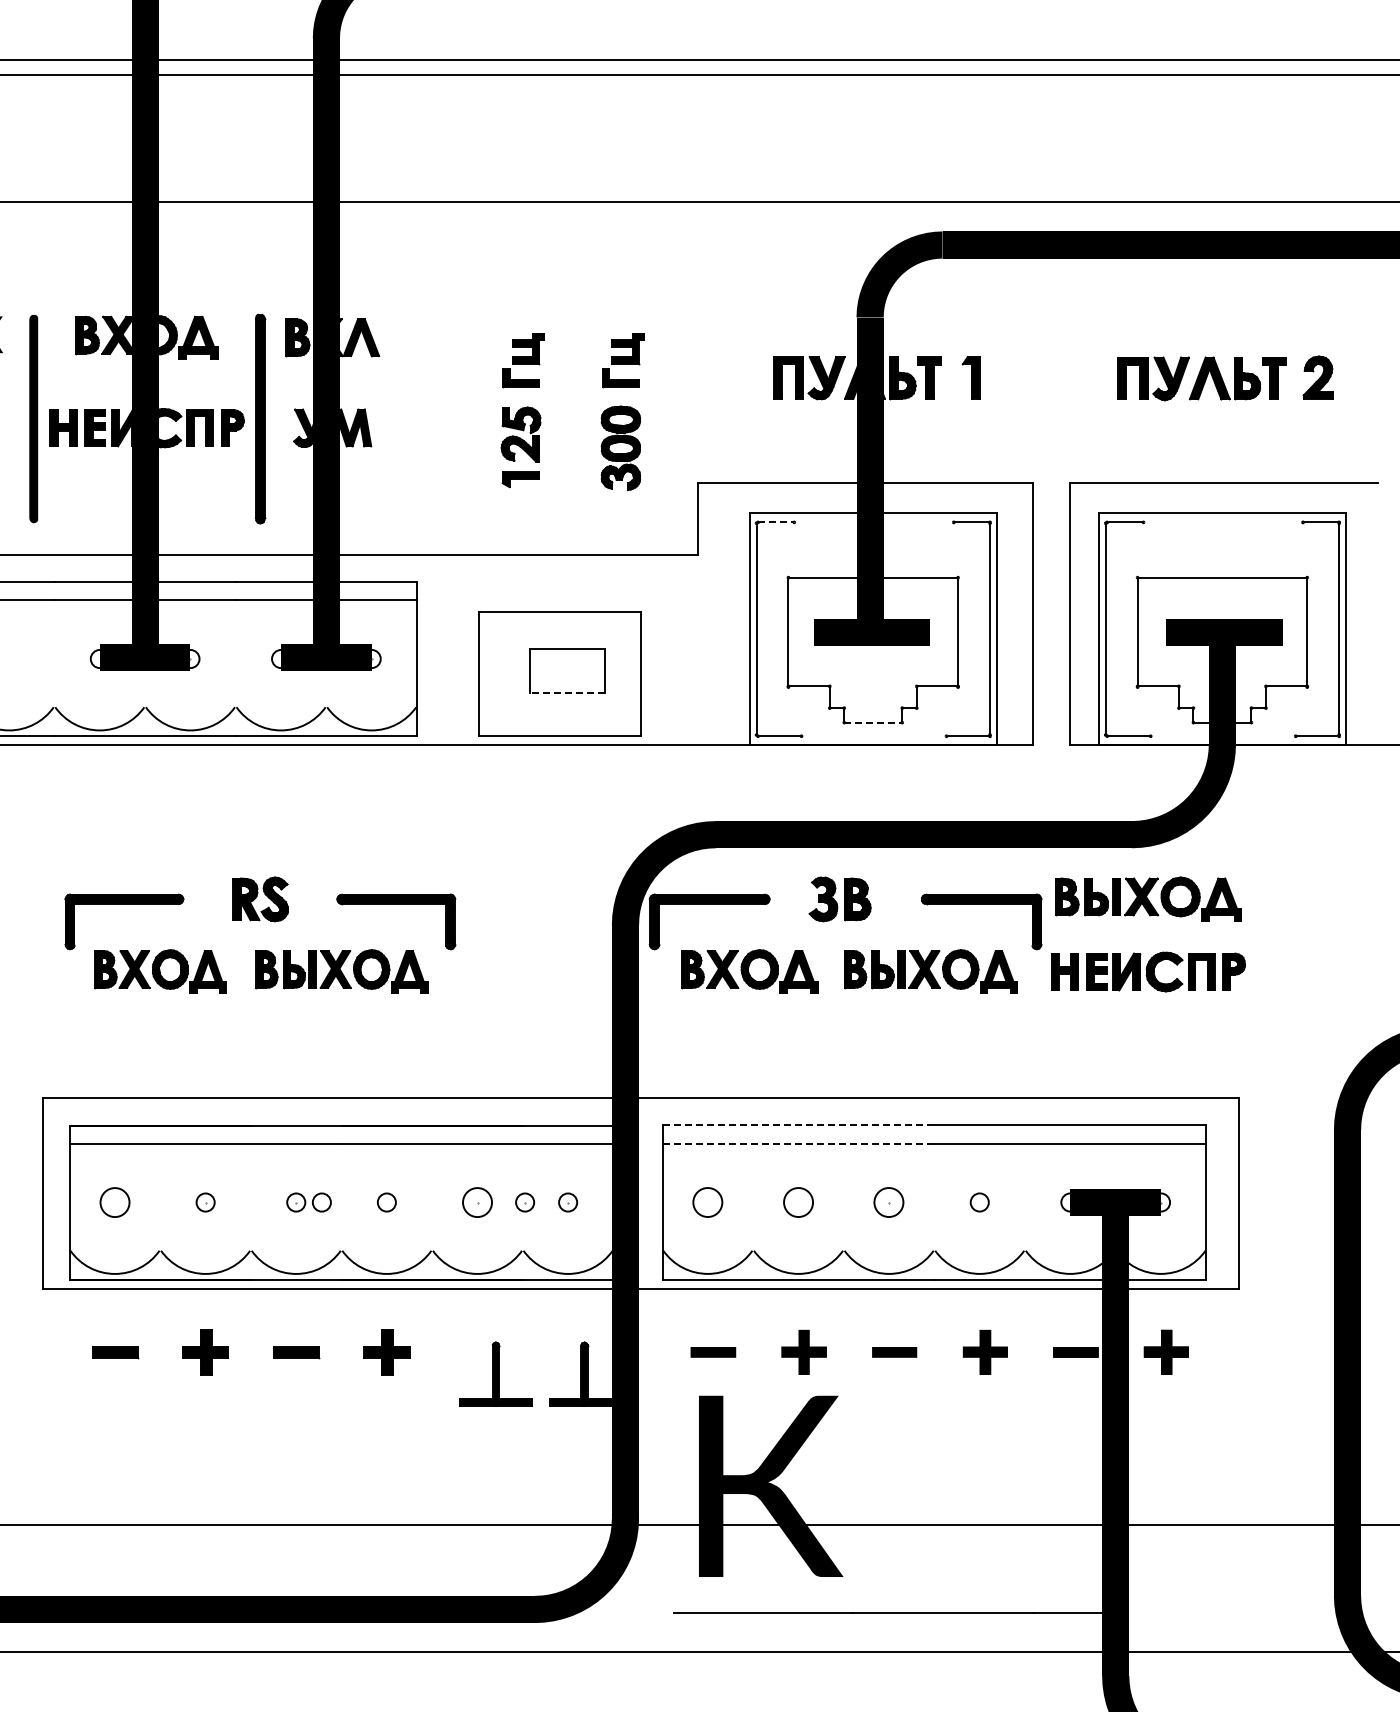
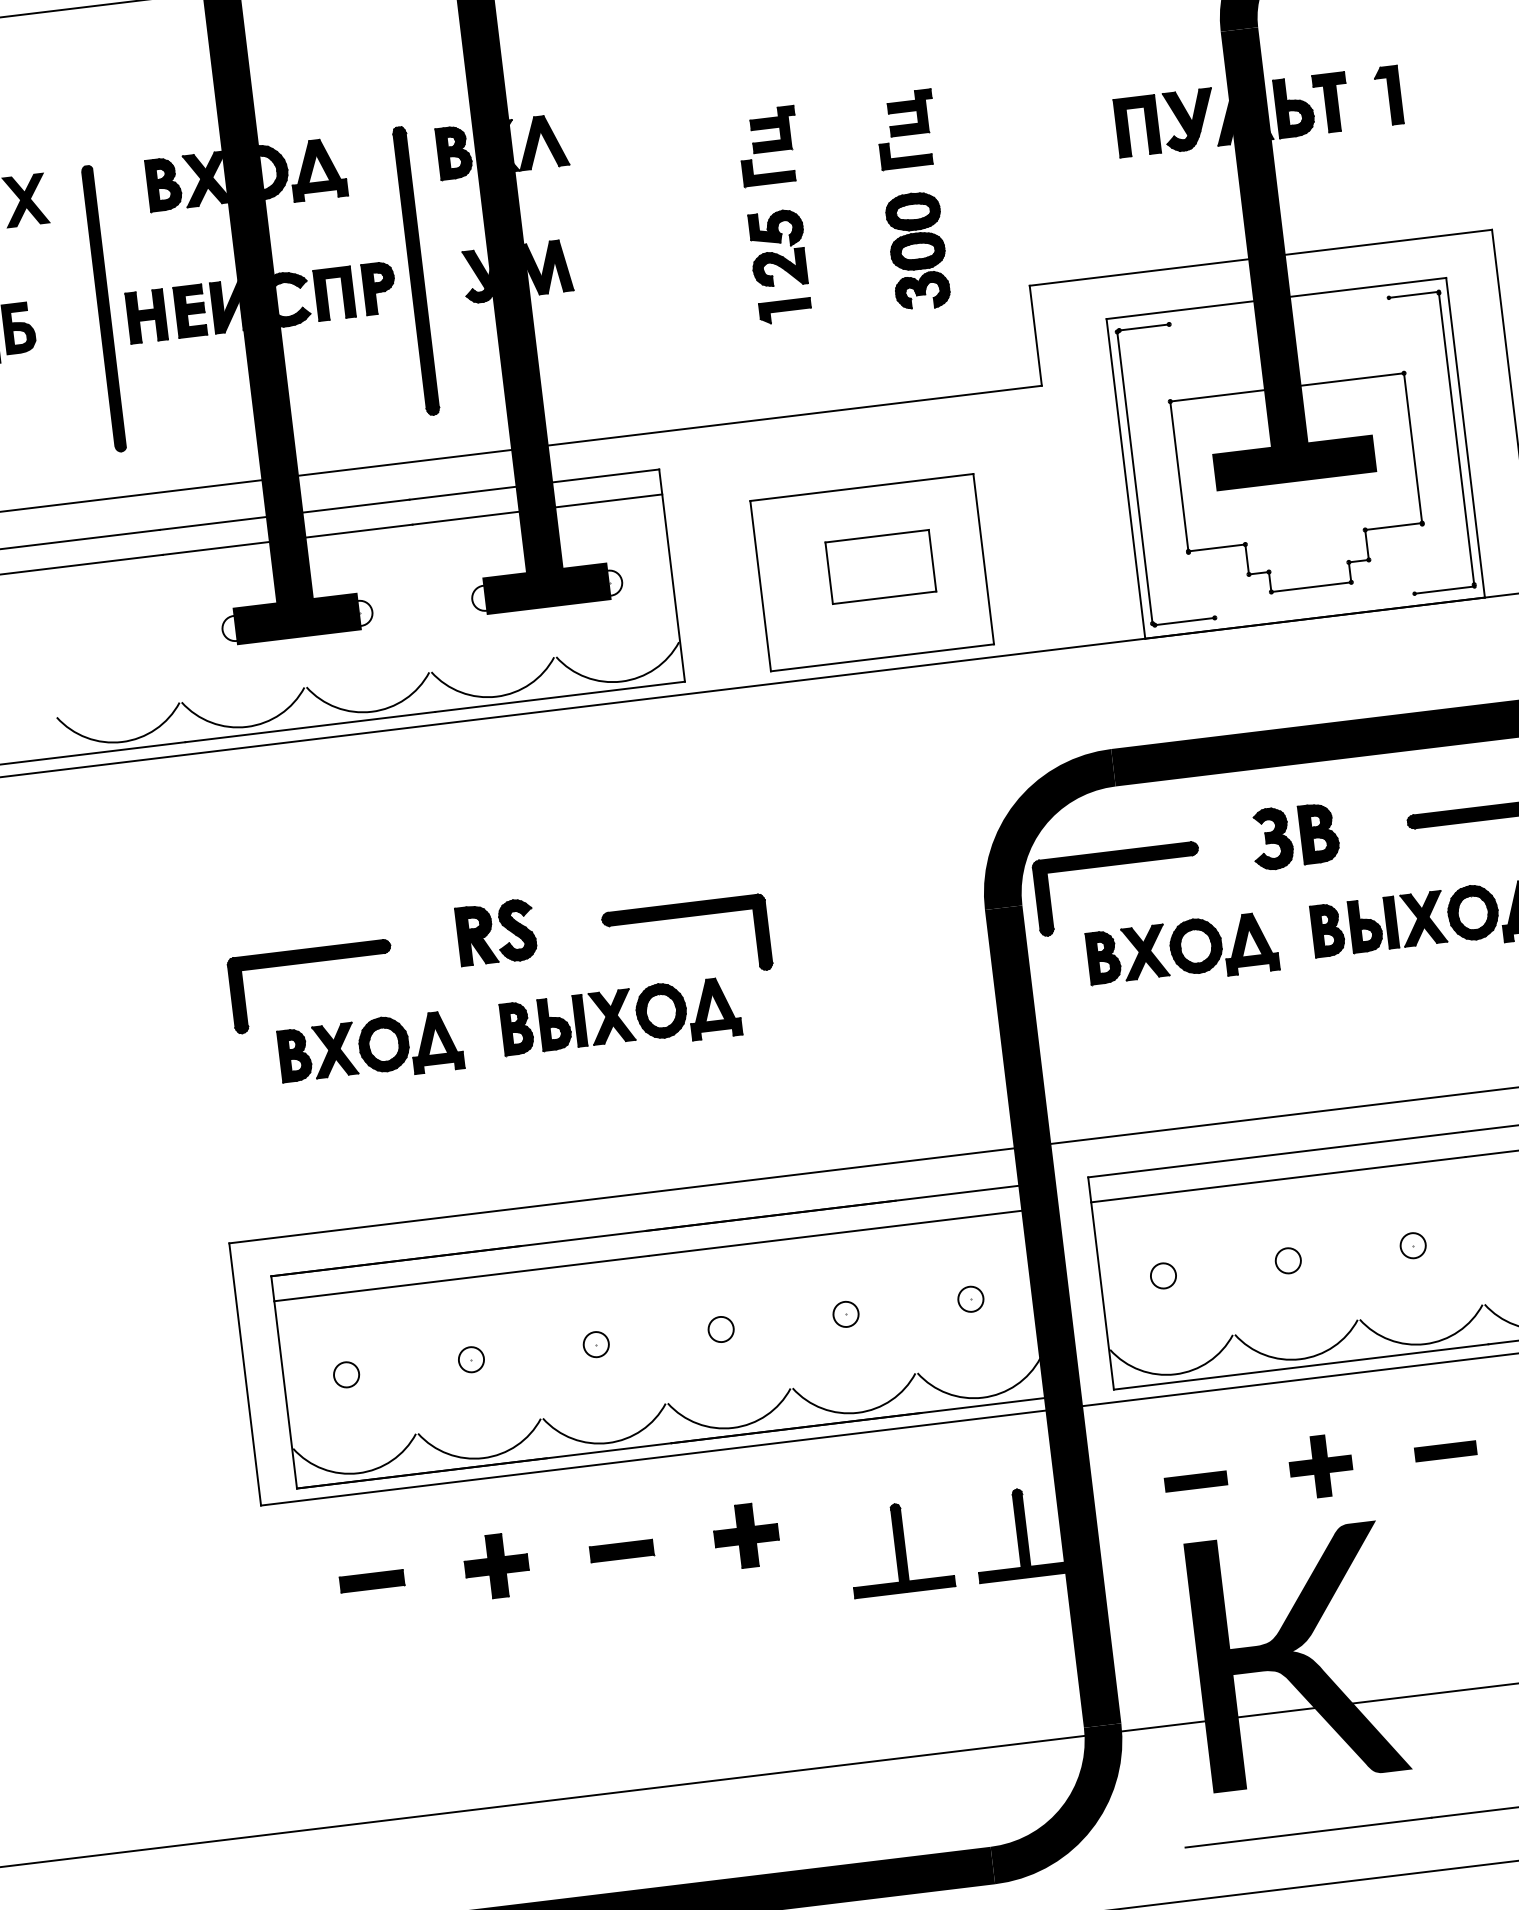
line: (776, 522) -> (1144, 327), dashed -> solid
line: (567, 693) -> (885, 598), dashed -> solid
line: (873, 722) -> (1311, 586), dashed -> solid
line: (798, 1125) -> (1275, 1154), dashed -> solid
line: (798, 1143) -> (1278, 1179), dashed -> solid
circle: (114, 1202) -> (345, 1374), size x0.62
circle: (321, 1202) -> (631, 1340), removed
part: (477, 1202) -> (846, 1314), size x0.62
part: (525, 1202) -> (912, 1306), removed
circle: (707, 1202) -> (1162, 1275), size x0.62
circle: (798, 1202) -> (1288, 1260), size x0.62
part: (889, 1202) -> (1413, 1245), size x0.62

